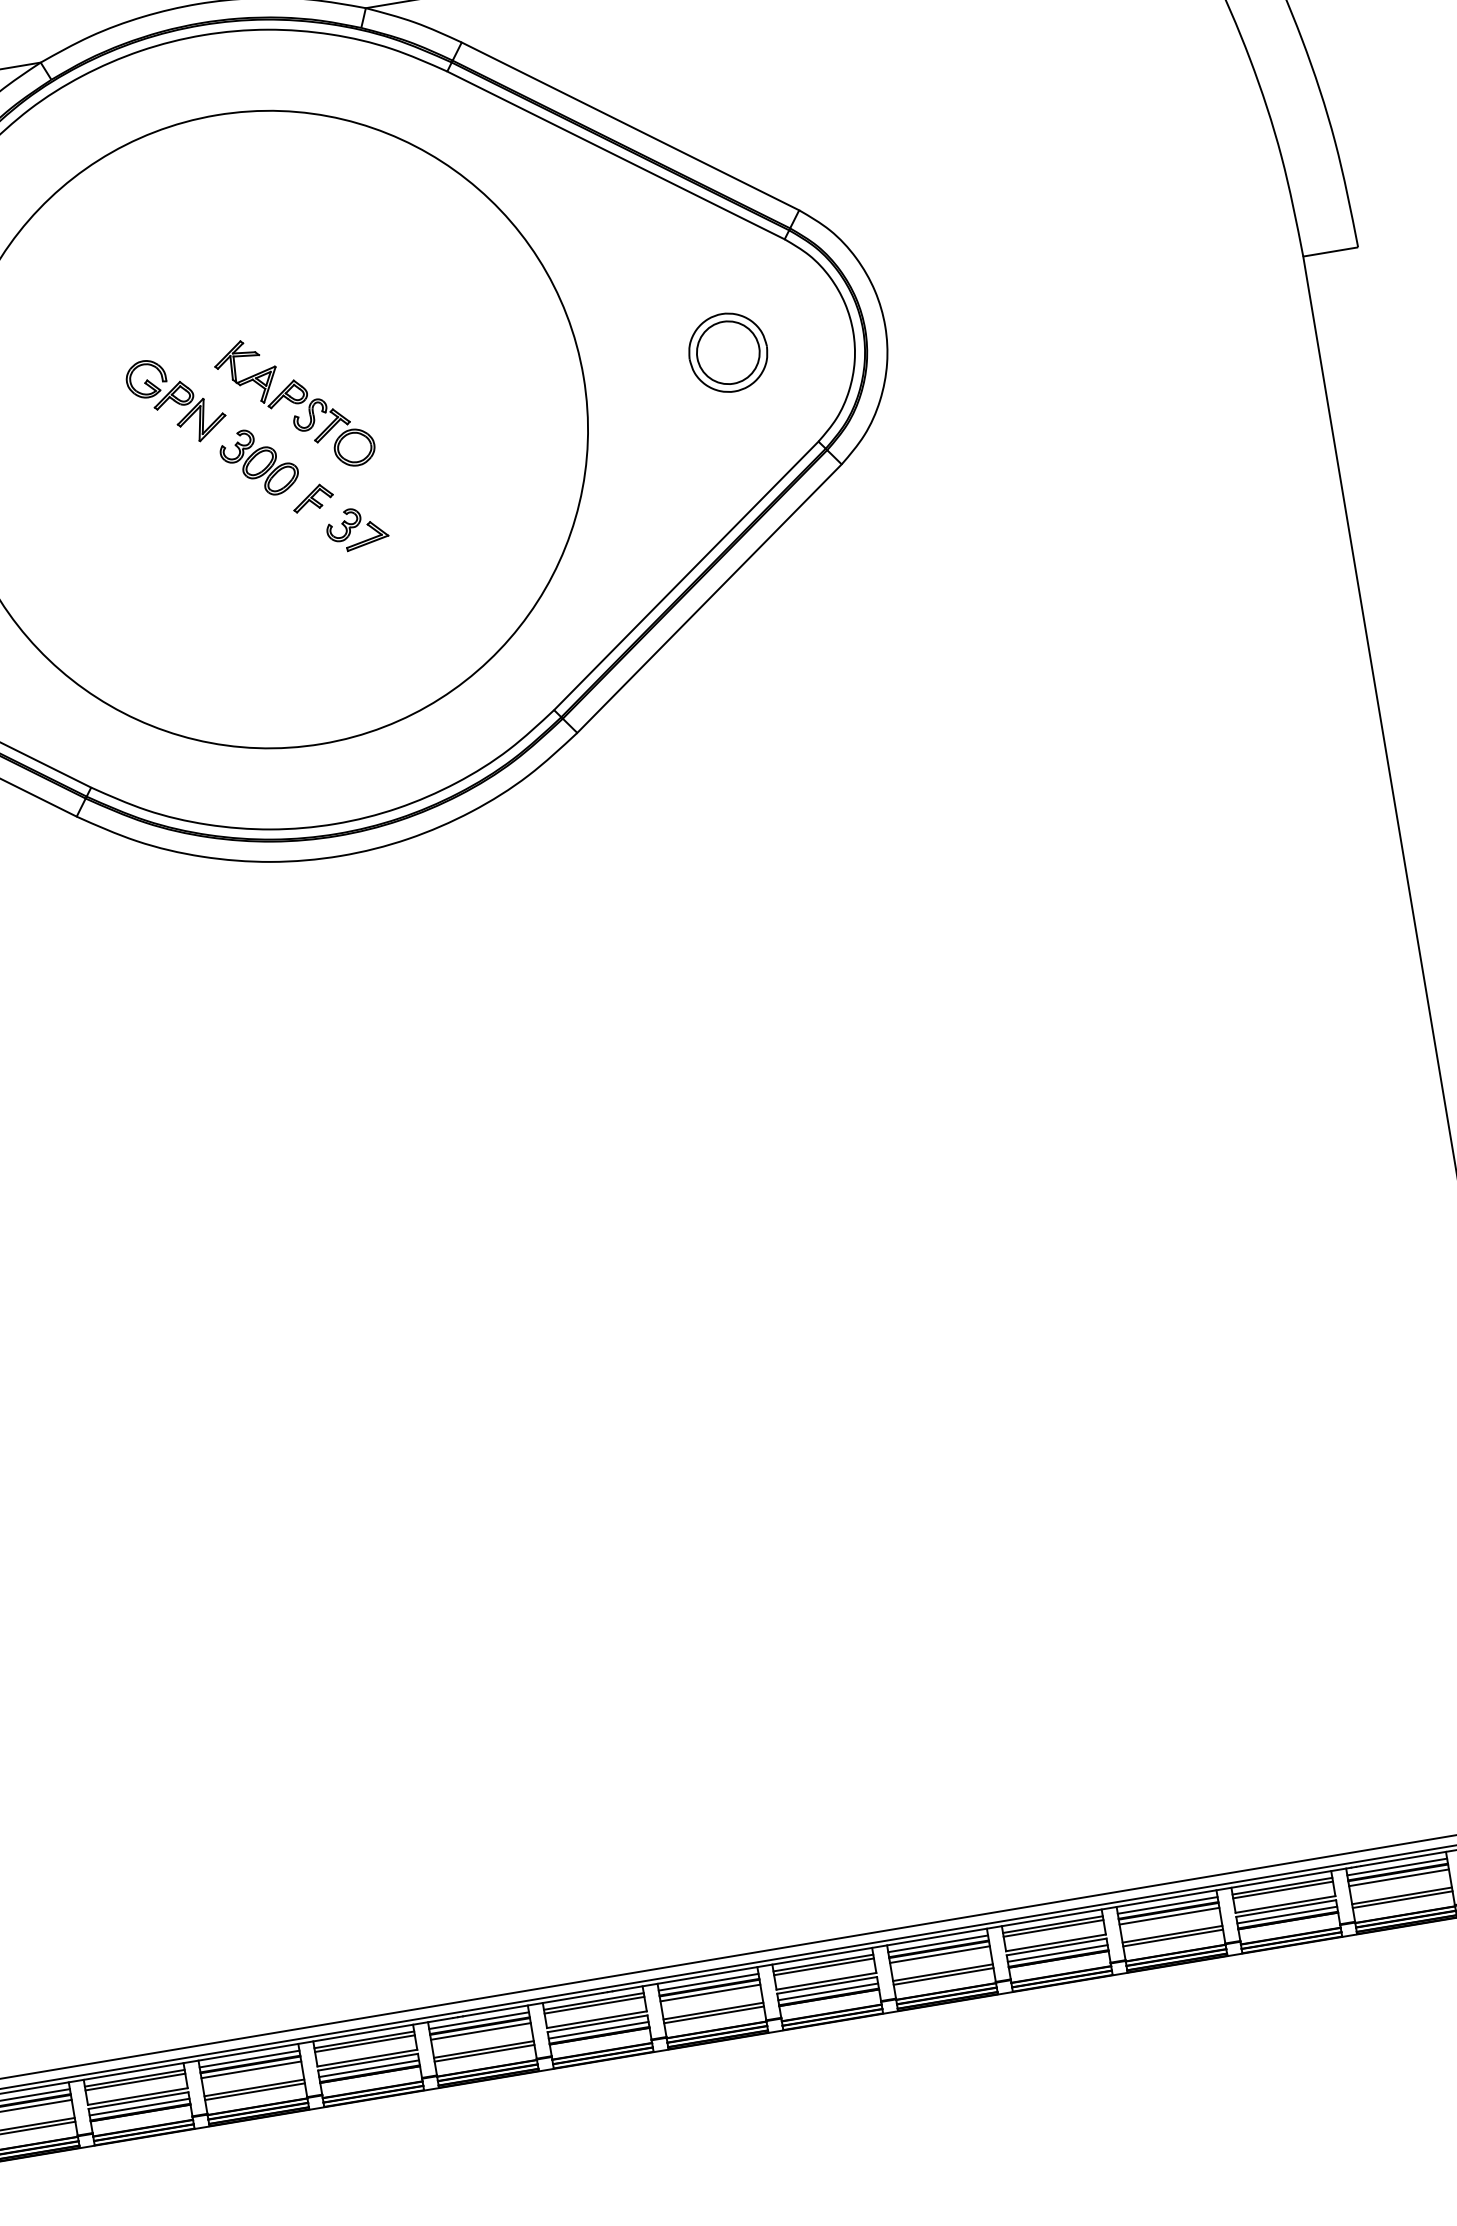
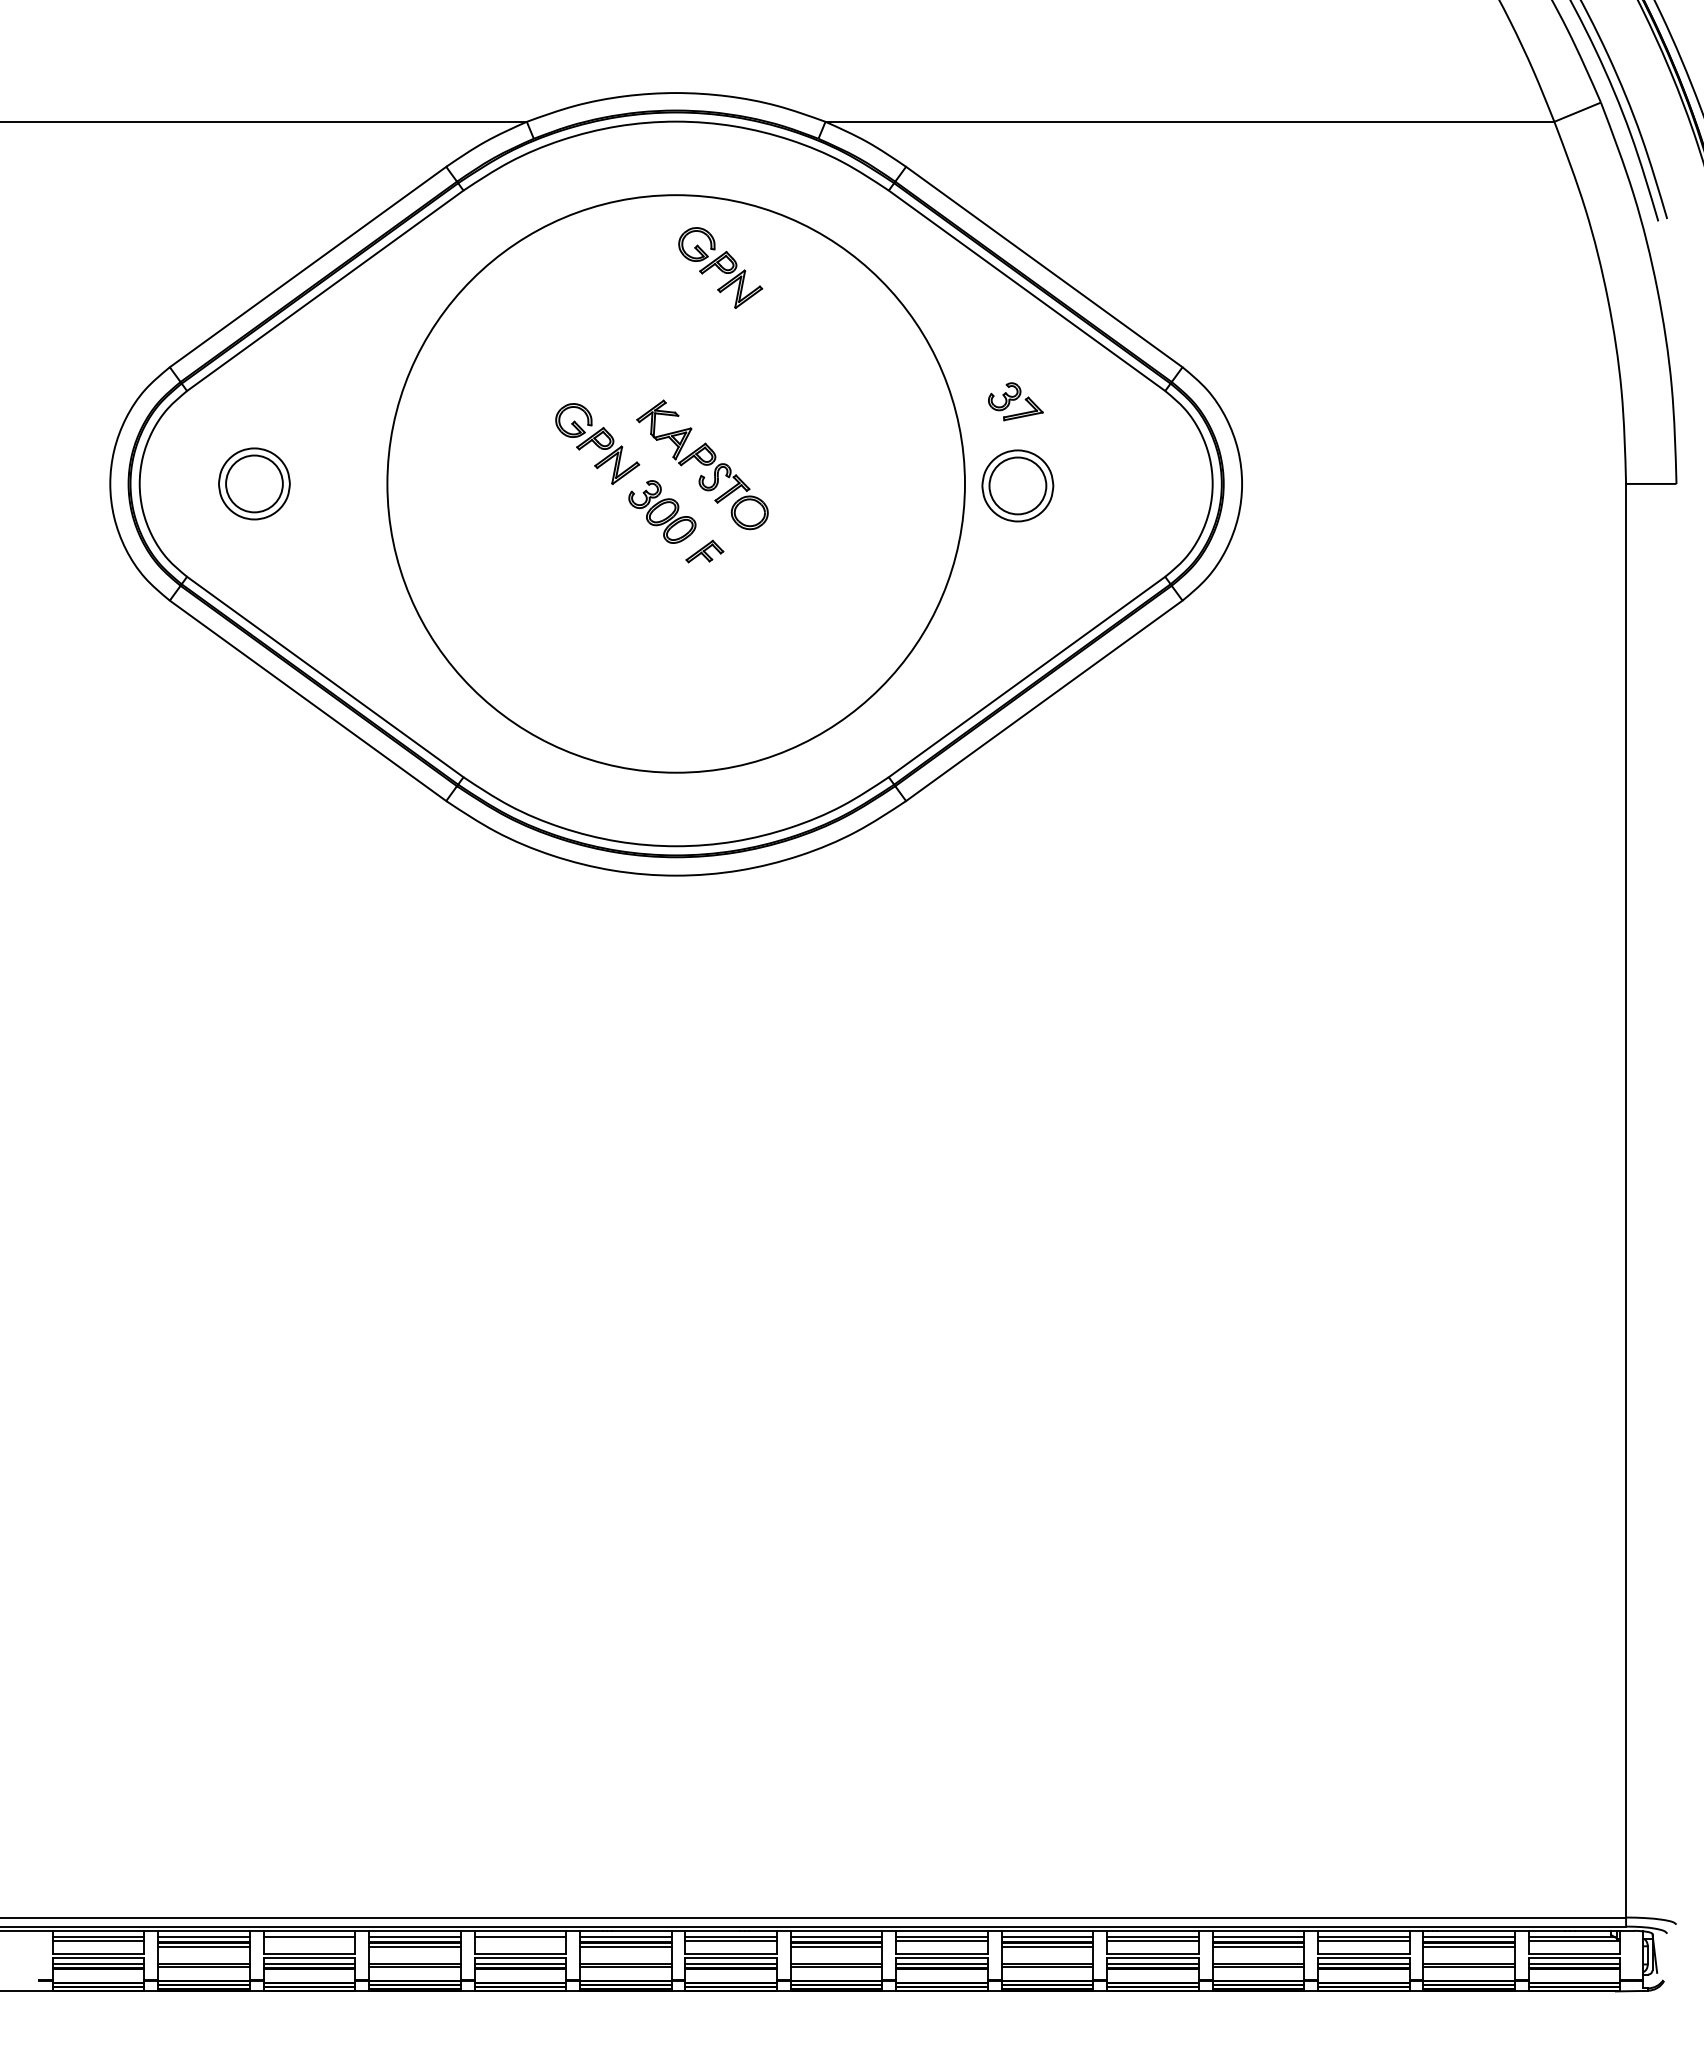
part: (278, 185) -> (720, 267), added
part: (727, 352) -> (1017, 485), moved
part: (356, 528) -> (1015, 401), moved
line: (365, 2043) -> (520, 1940), removed
line: (135, 2081) -> (309, 1940), removed

